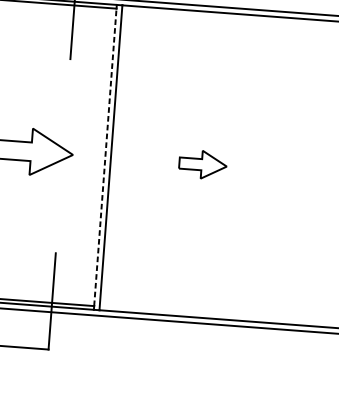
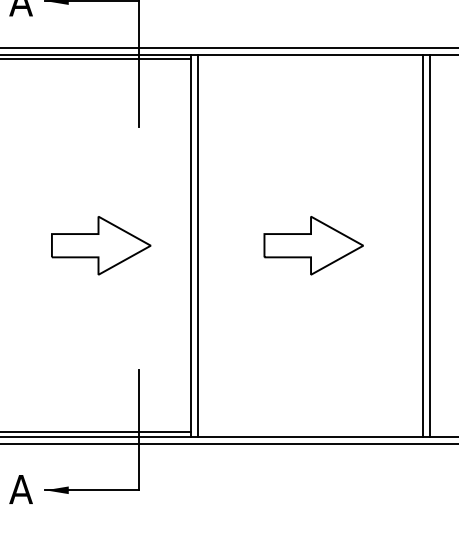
line: (105, 157) -> (191, 245), dashed -> solid
part: (202, 164) -> (313, 245), size x1.67
line: (290, 171) -> (423, 245), added
line: (296, 171) -> (430, 245), added

